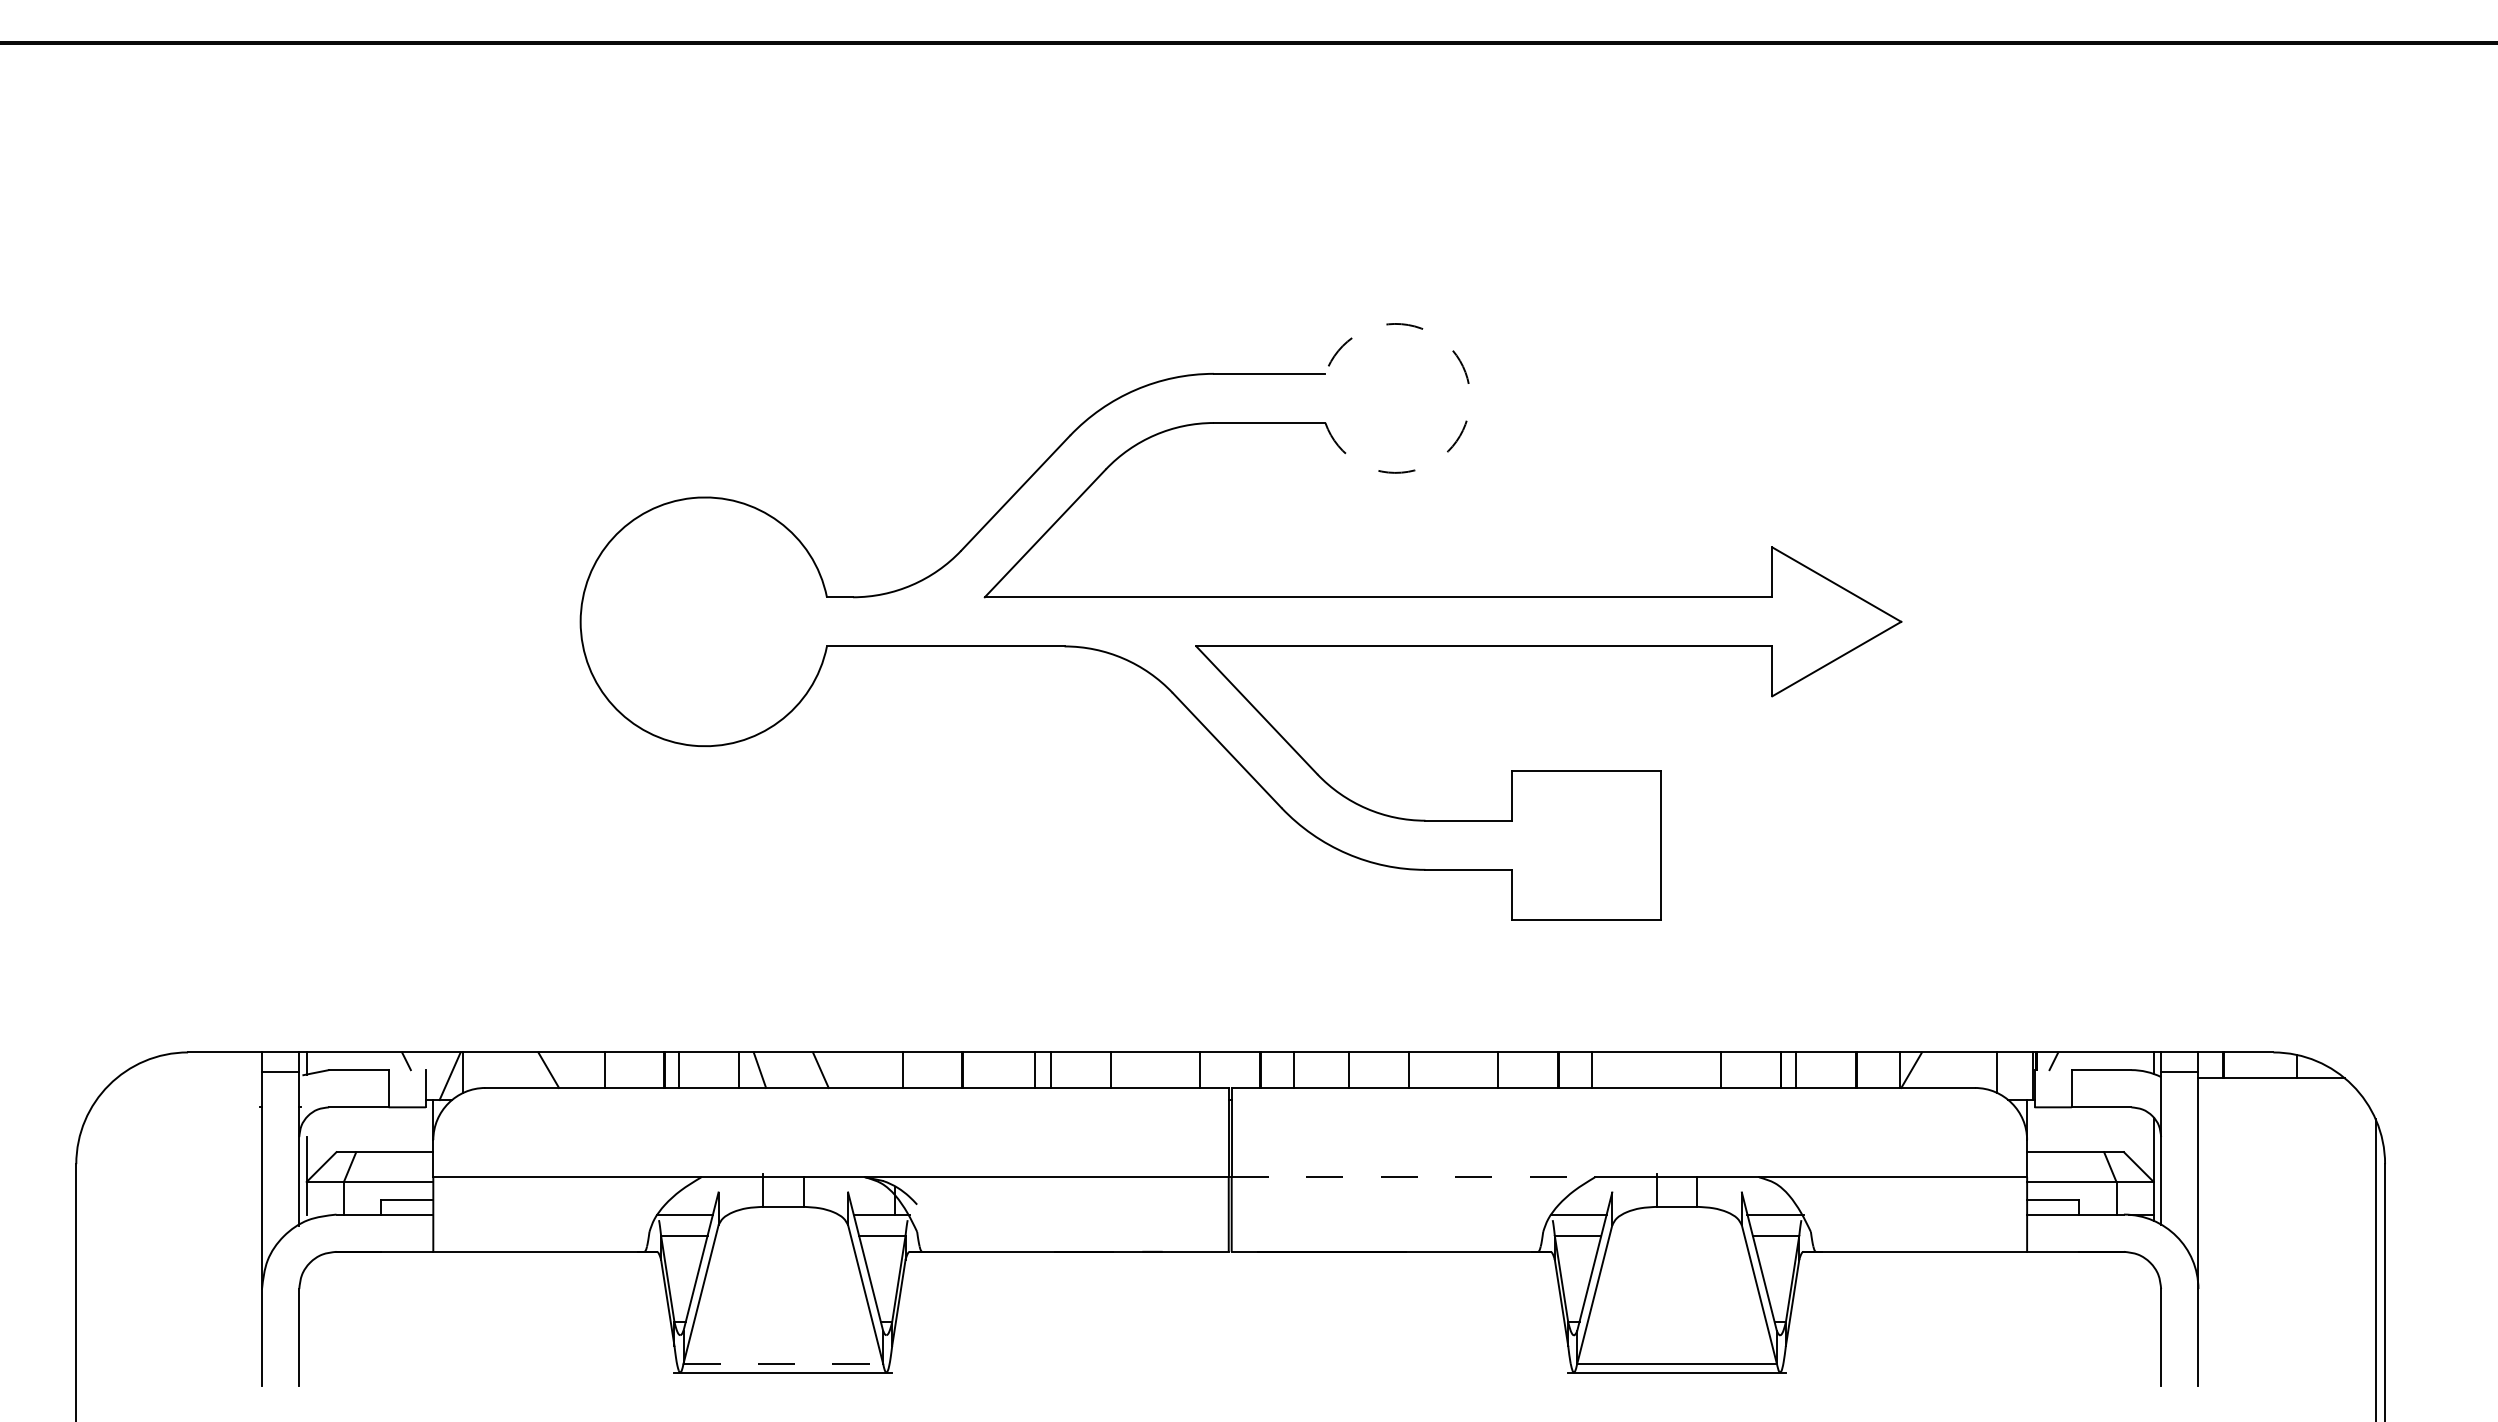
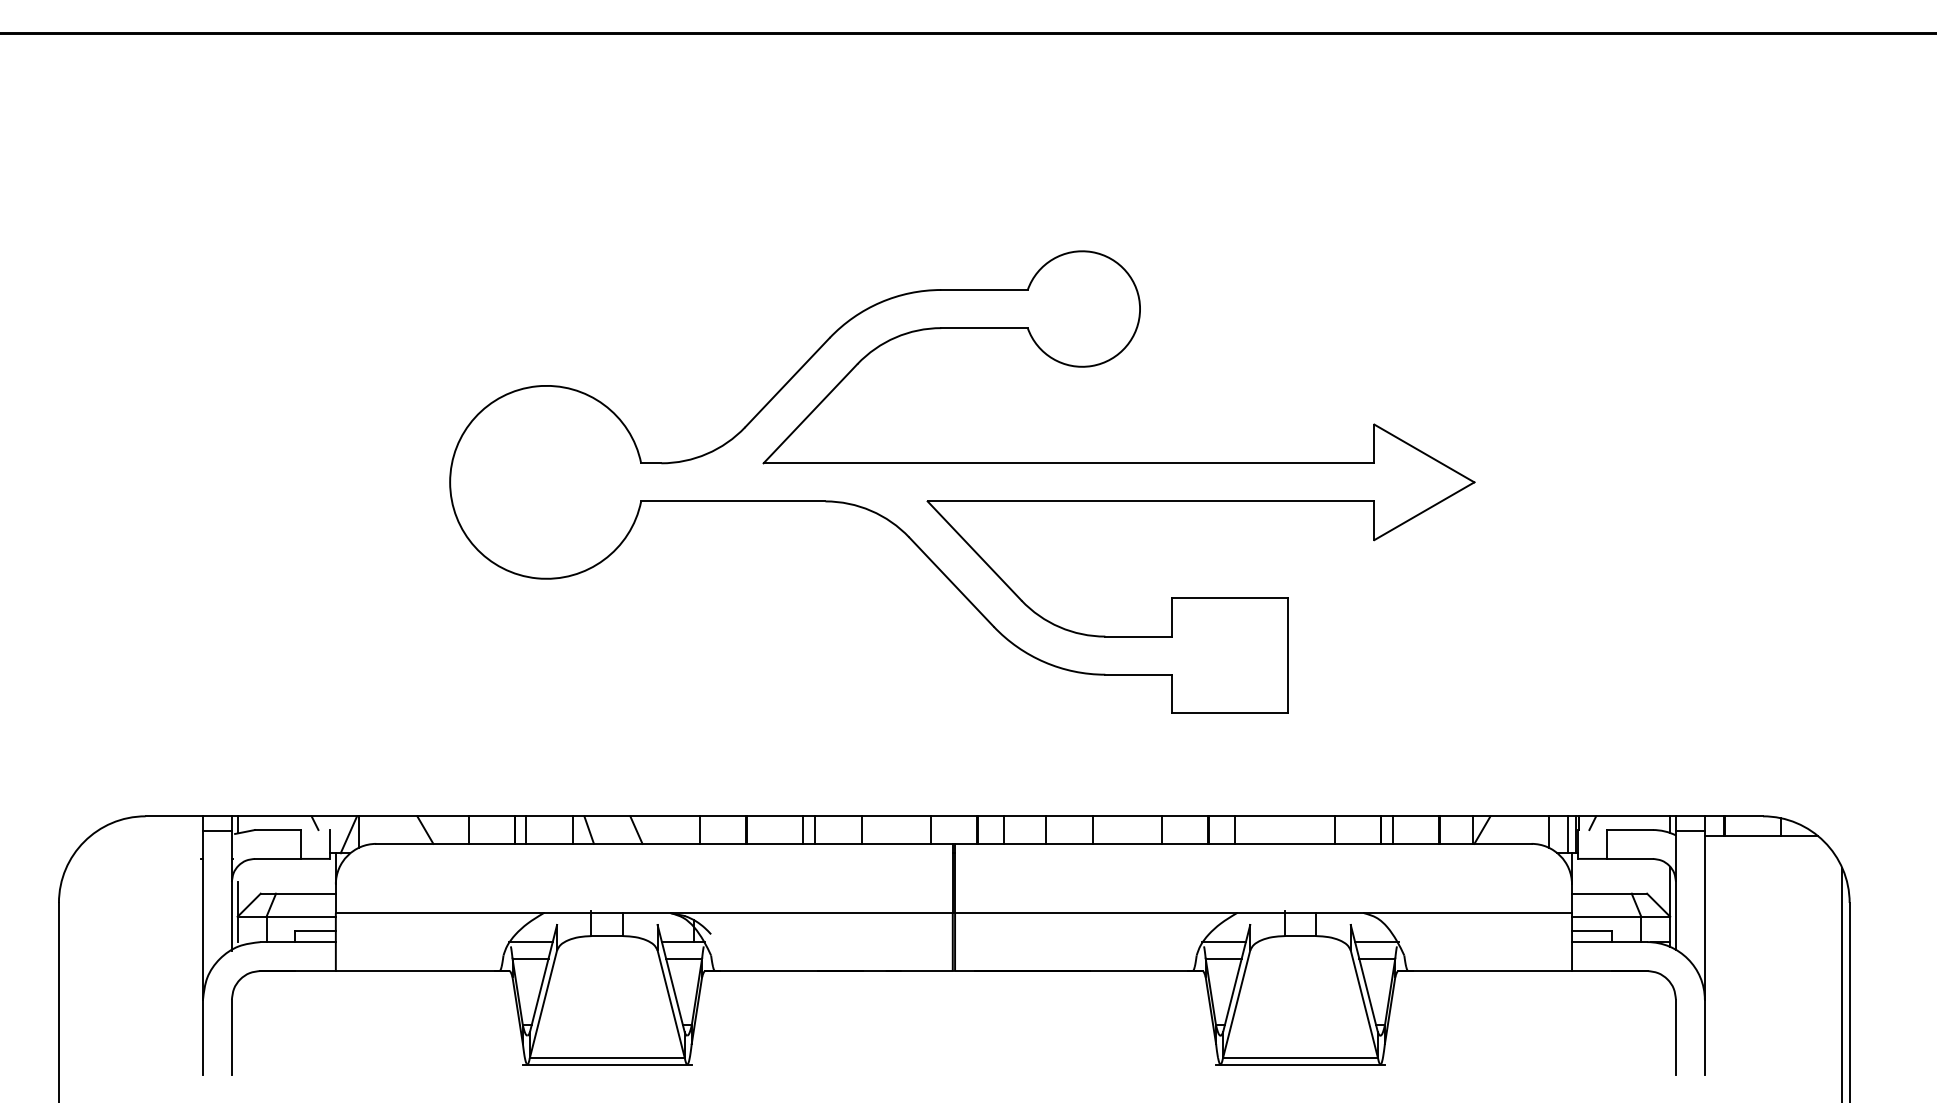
arc: (1470, 398) -> (1140, 309), dashed -> solid
line: (2022, 1076) -> (1568, 834), added
line: (1413, 1177) -> (1096, 913), dashed -> solid
line: (783, 1363) -> (607, 1057), dashed -> solid

